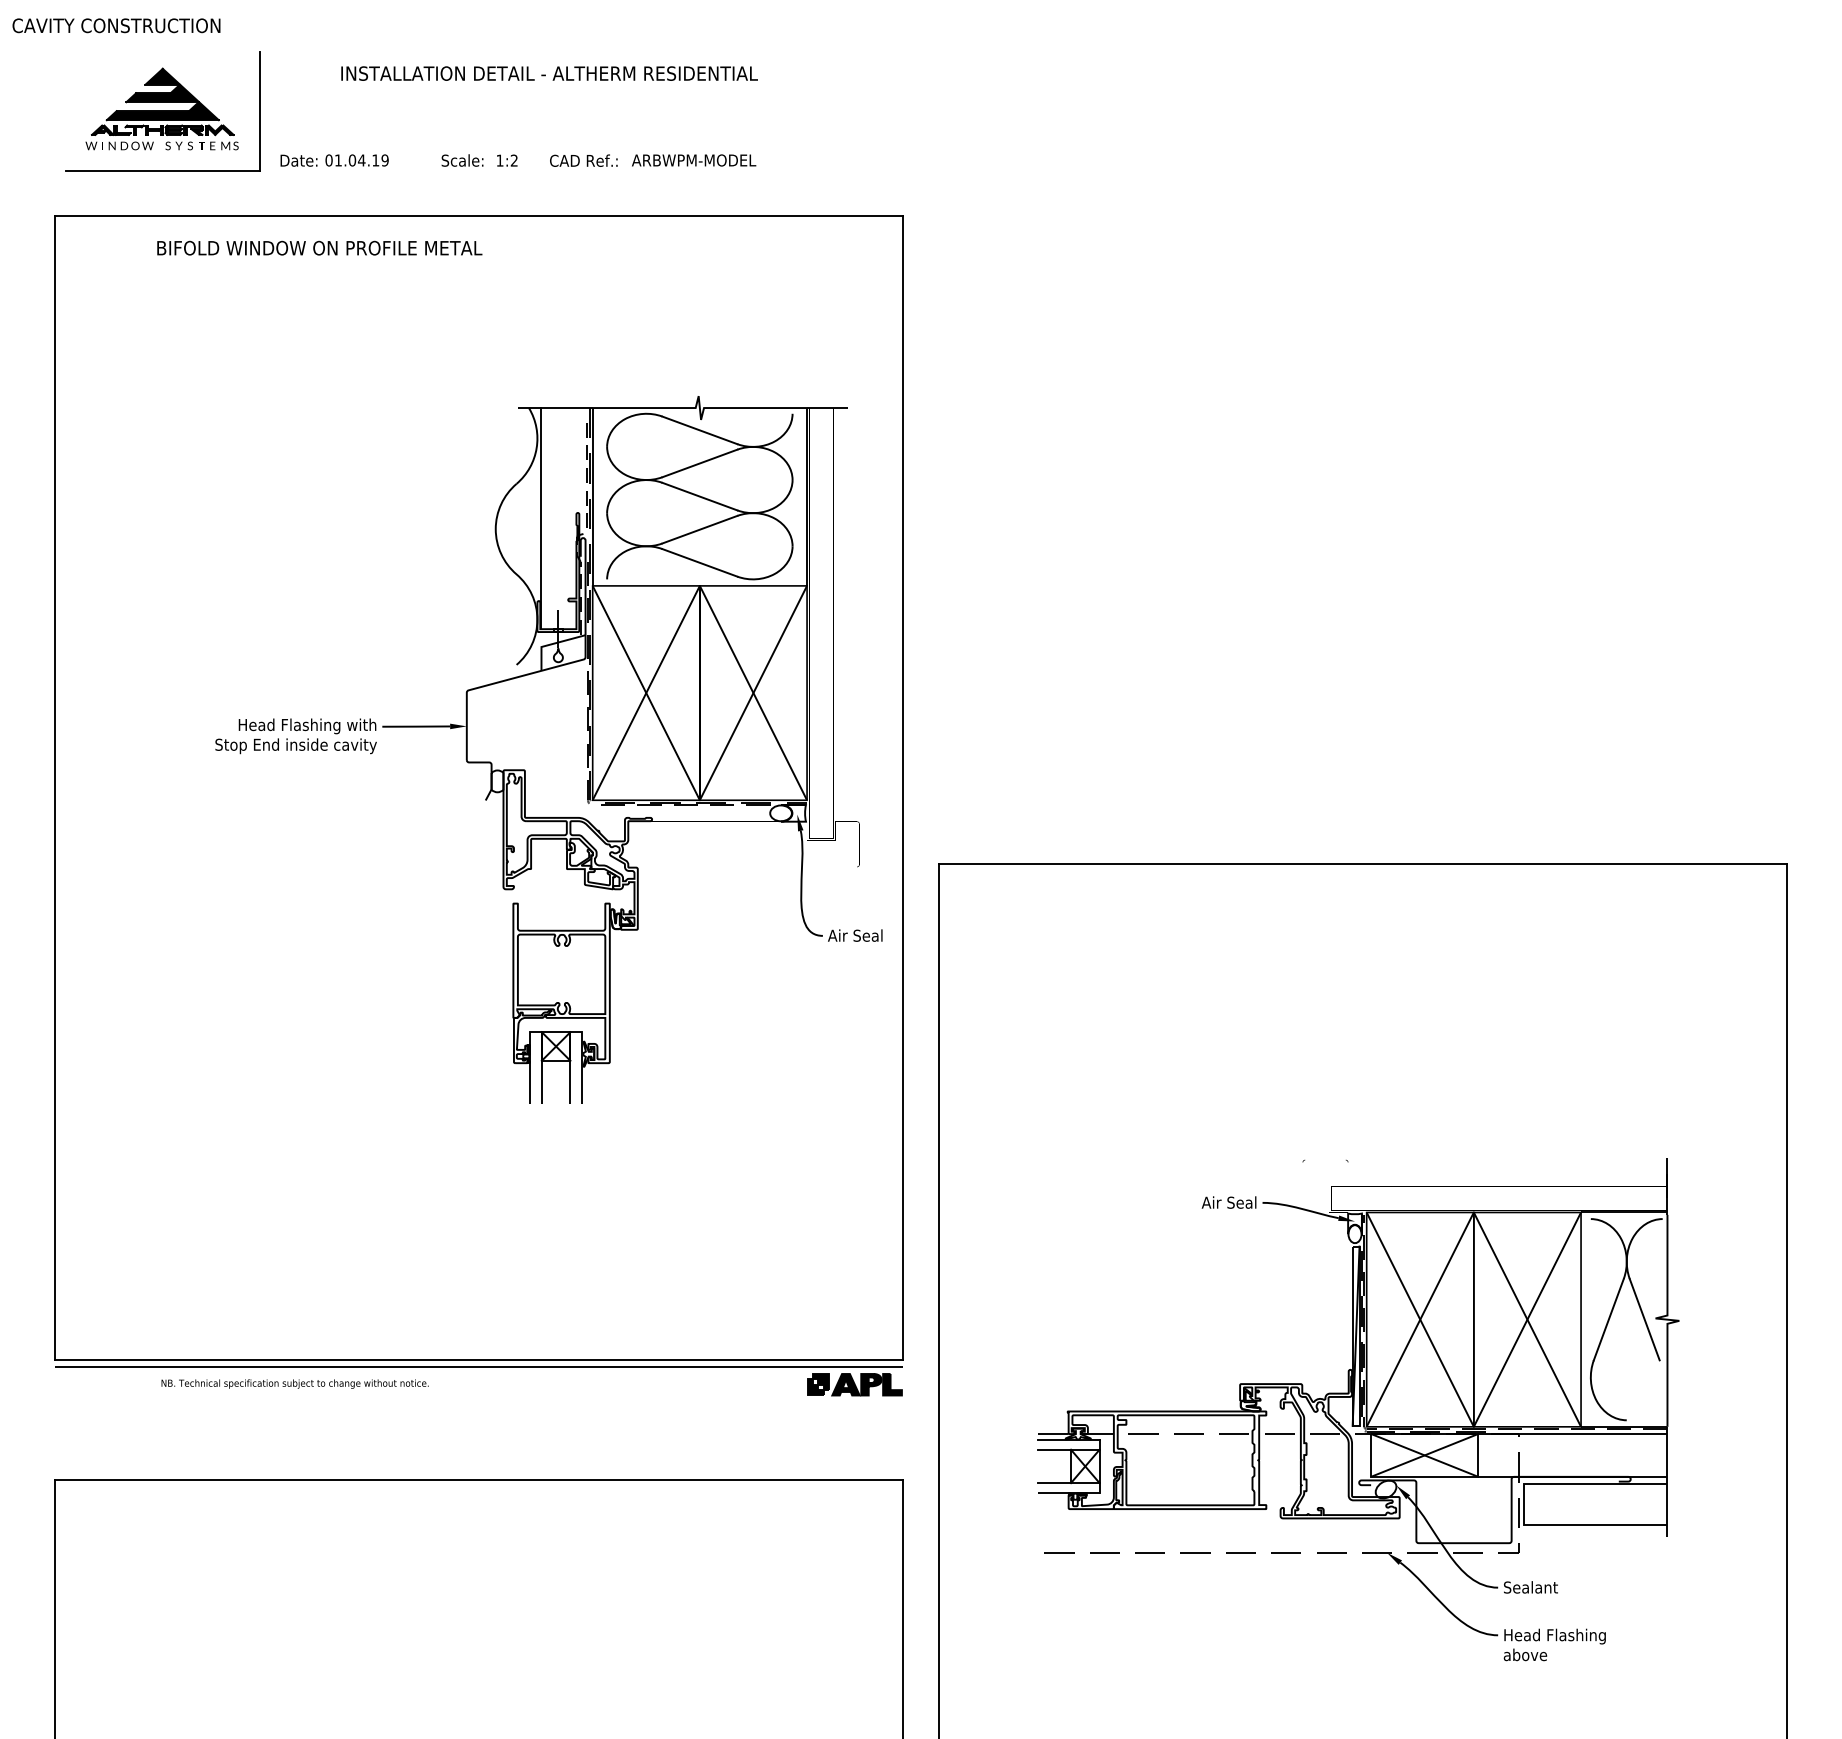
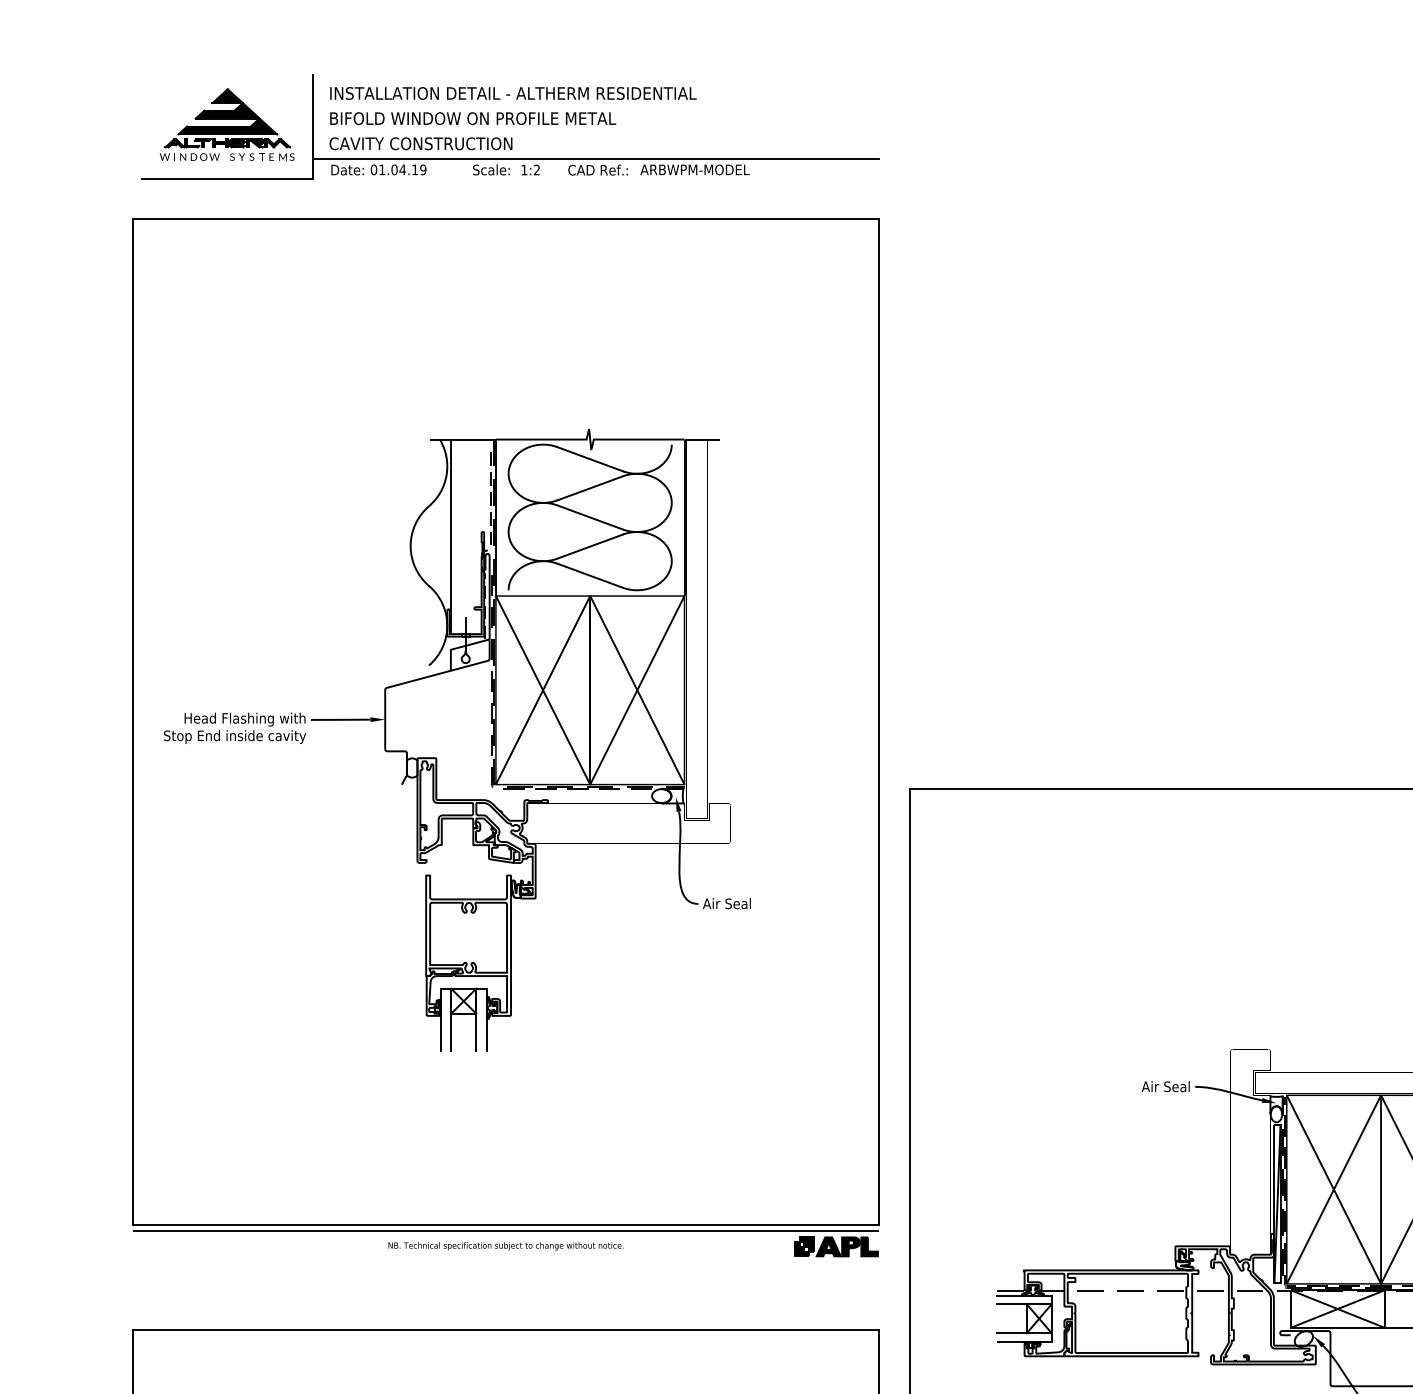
text: (116, 25) -> (420, 143), moved
text: (549, 73) -> (513, 93), moved
line: (581, 147) -> (596, 158), added
text: (319, 247) -> (472, 118), moved
part: (525, 770) -> (436, 758), moved
text: (294, 1383) -> (505, 1245), moved

